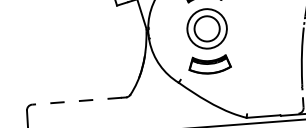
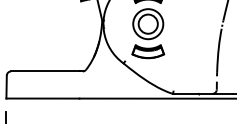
line: (75, 101) -> (44, 71), dashed -> solid

